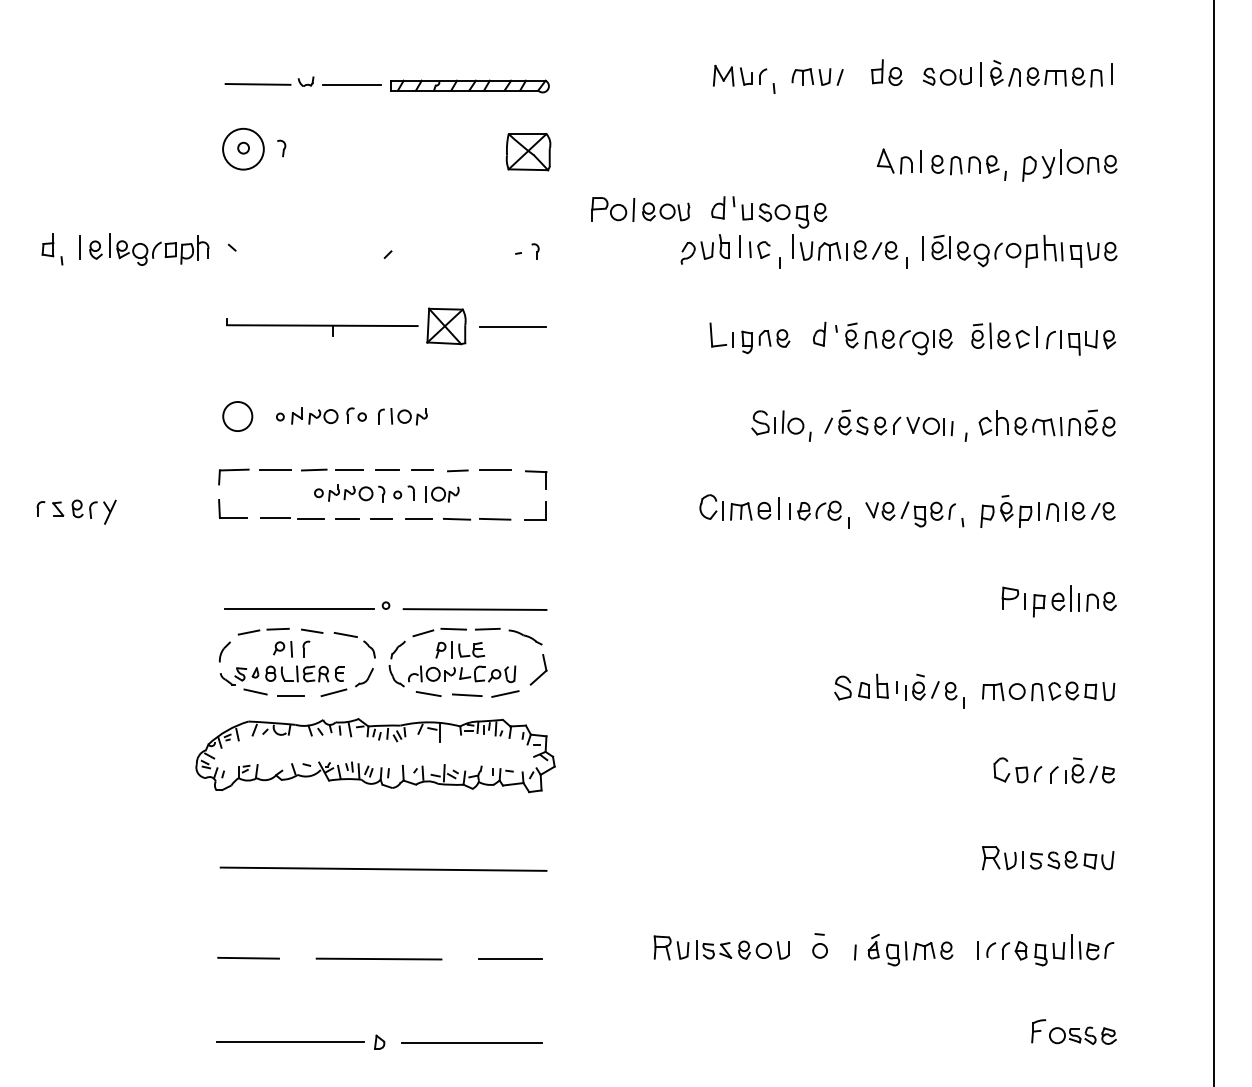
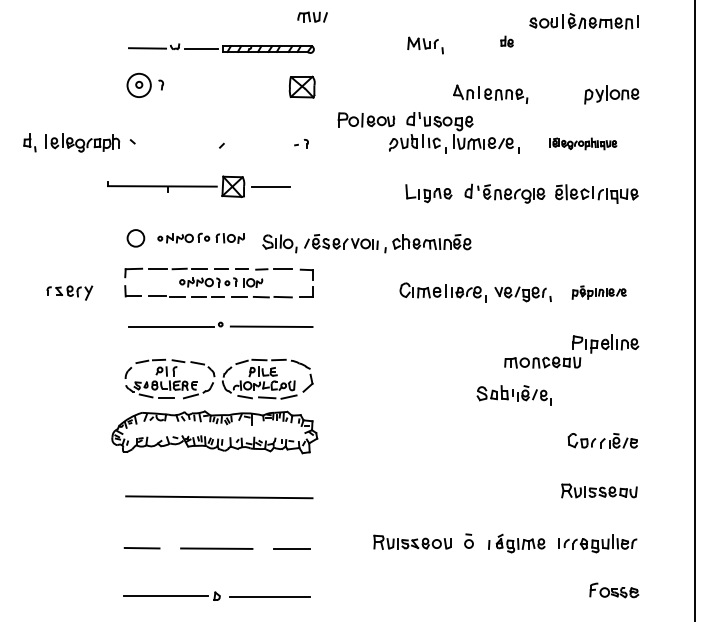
part: (885, 72) -> (506, 41), size x0.7
part: (1016, 74) -> (583, 21), moved
part: (817, 75) -> (312, 16), moved
part: (941, 163) -> (490, 93), moved
part: (1020, 250) -> (583, 143), size x0.6
part: (385, 325) -> (198, 186), moved
part: (932, 425) -> (366, 243), moved
part: (76, 511) -> (69, 292), moved
part: (1048, 511) -> (599, 292), size x0.7
part: (385, 605) -> (220, 324), moved
part: (1048, 691) -> (542, 362), moved

